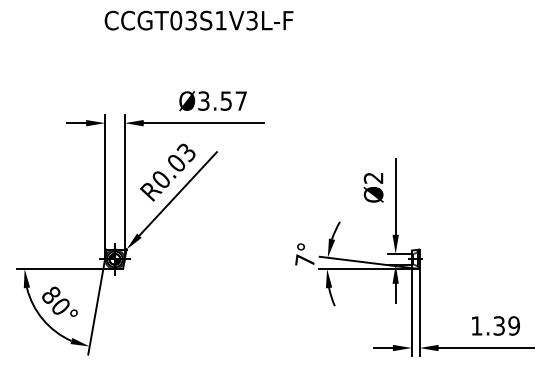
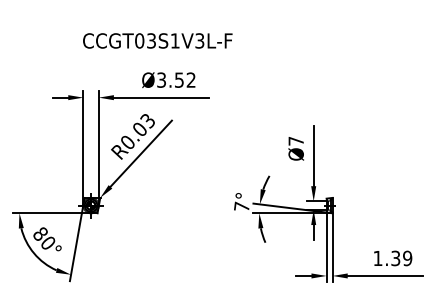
text: (198, 20) -> (157, 40), moved
text: (240, 100) -> (190, 79), Ø3.57 -> Ø3.52
text: (373, 177) -> (296, 140), Ø2 -> Ø7

